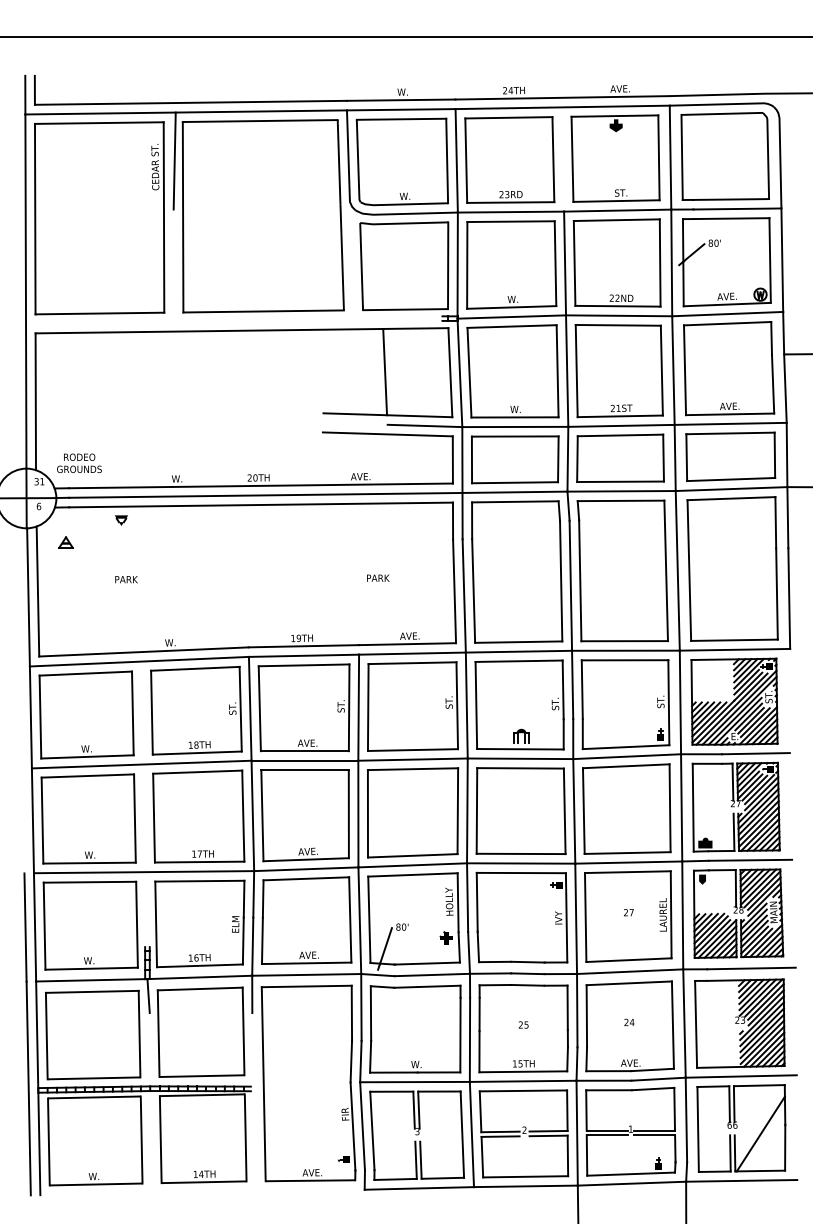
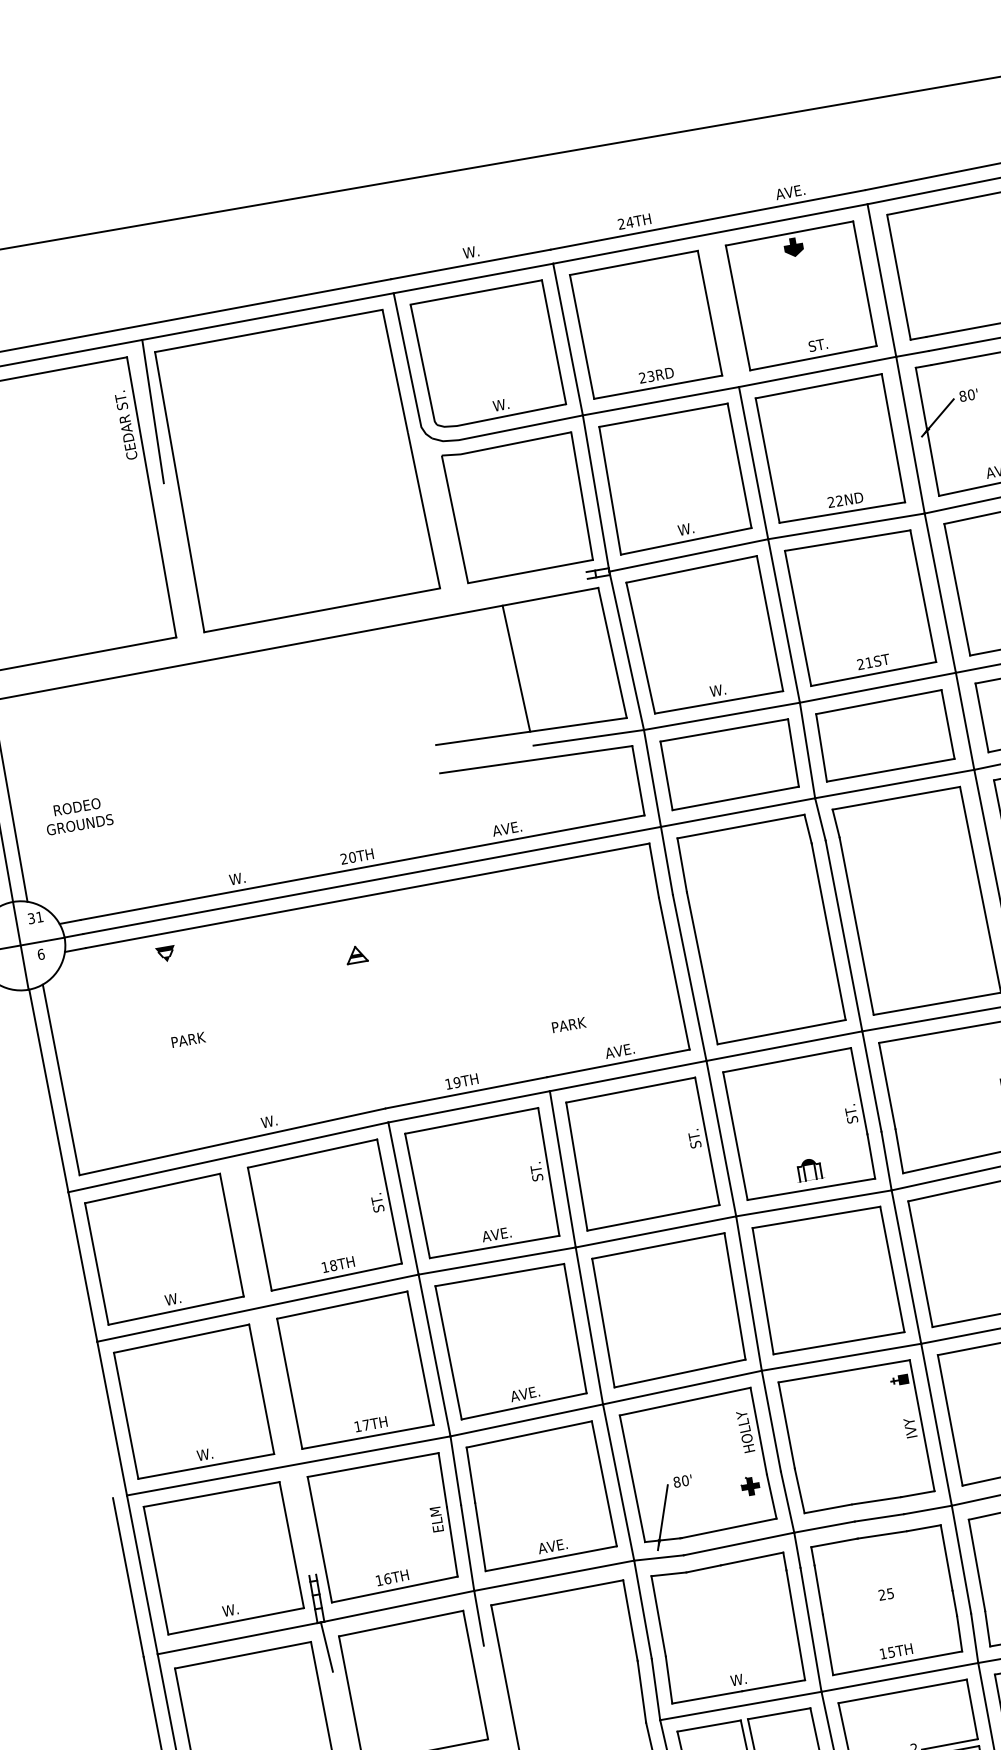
text: (79, 462) -> (78, 814), moved
part: (65, 542) -> (355, 954), moved
text: (378, 577) -> (569, 1023), moved

